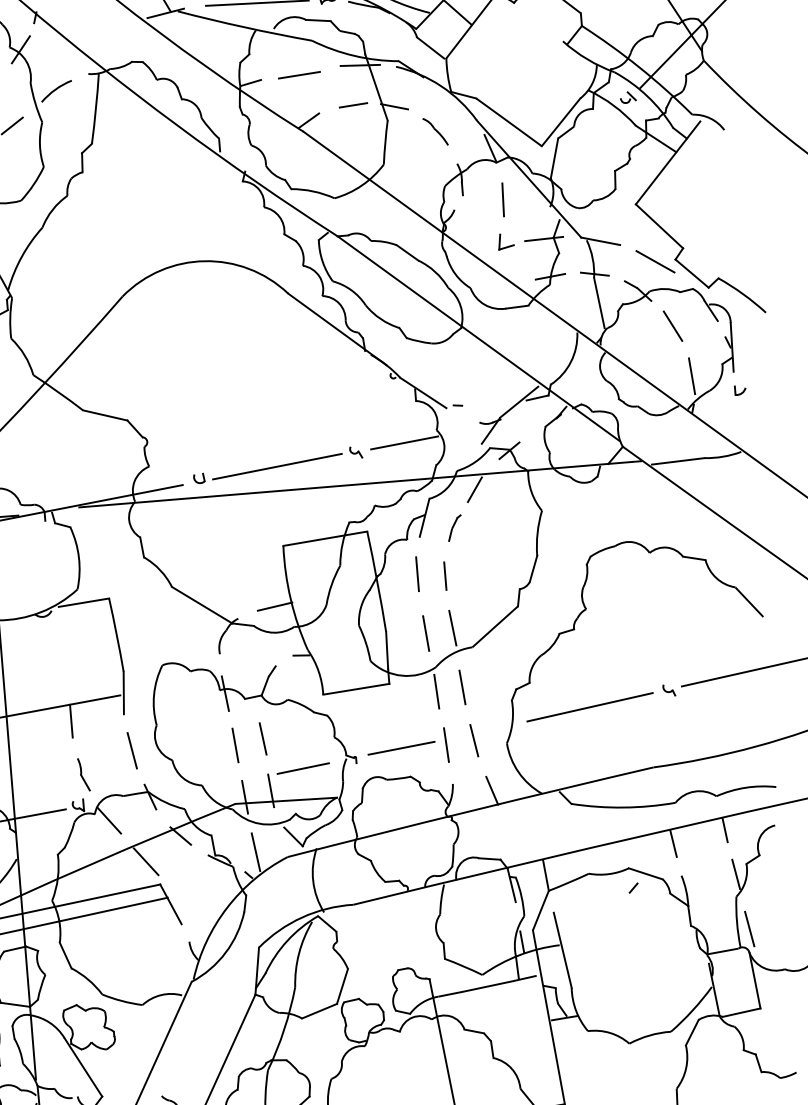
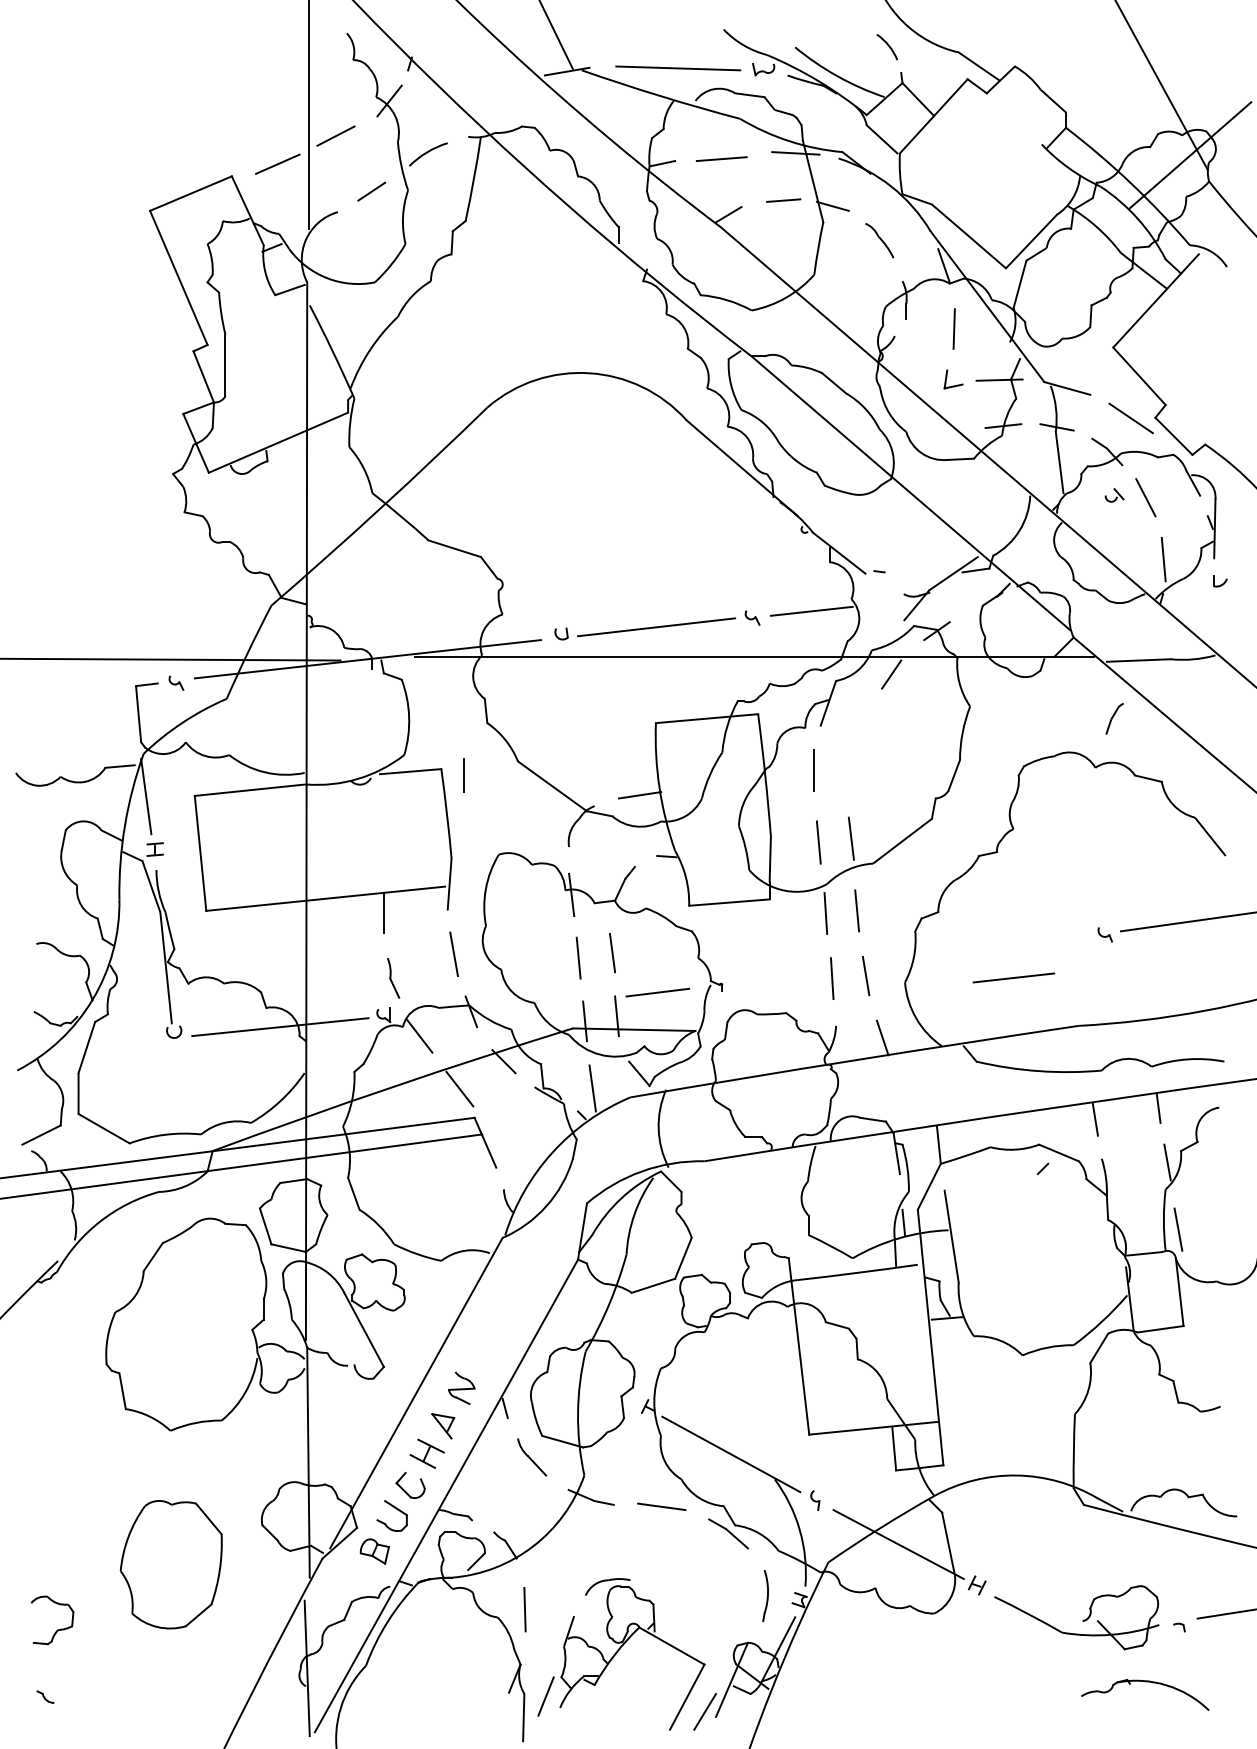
part: (628, 97) -> (1114, 495), moved
part: (454, 527) -> (1114, 718), moved
line: (445, 576) -> (463, 775), moved
line: (590, 707) -> (1008, 947), removed
line: (401, 747) -> (1013, 977), moved

